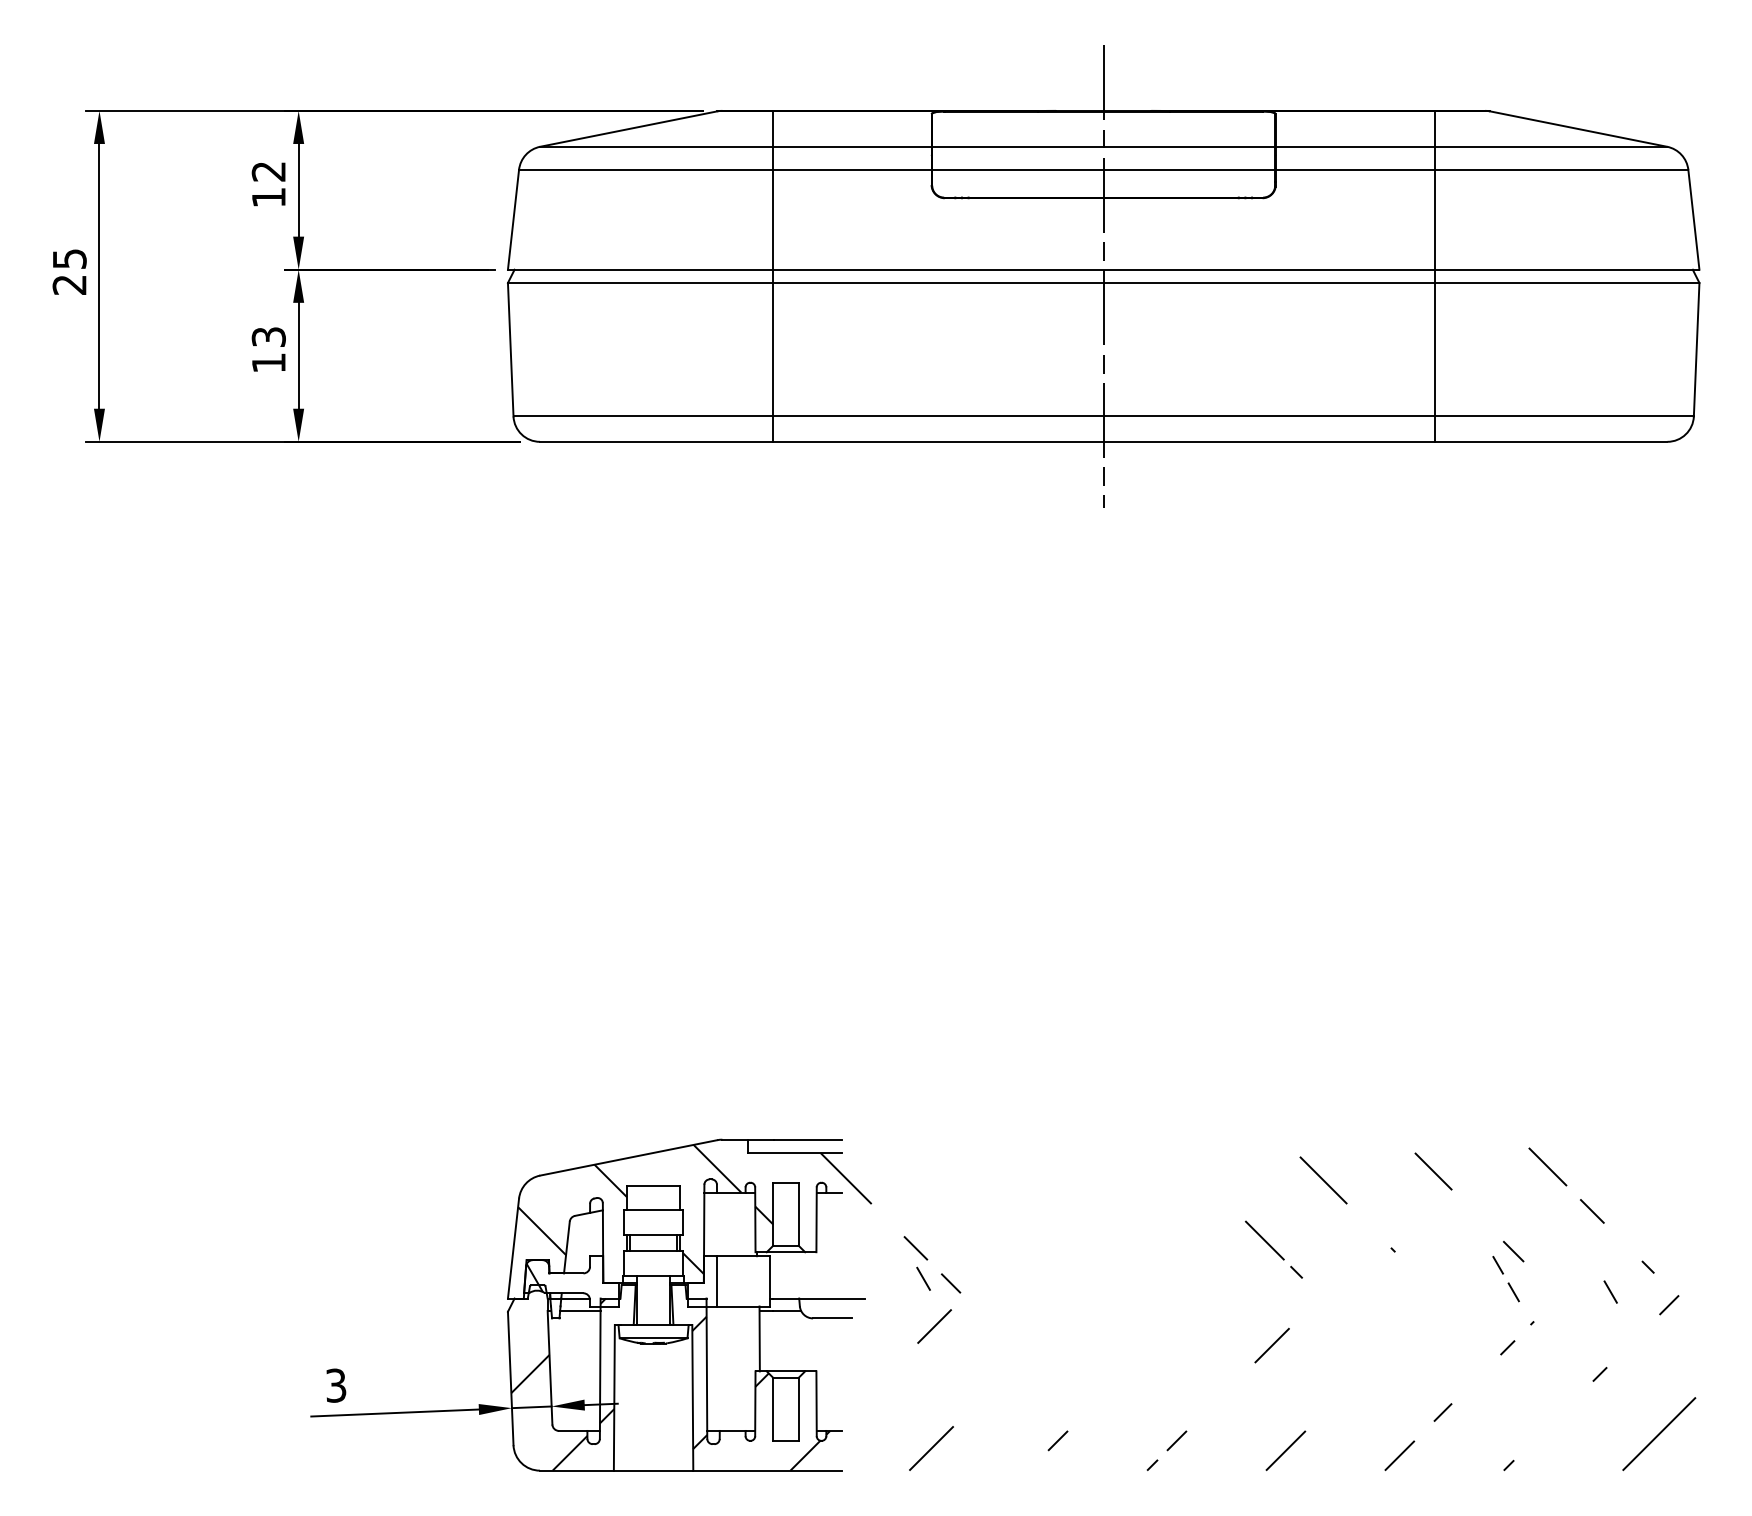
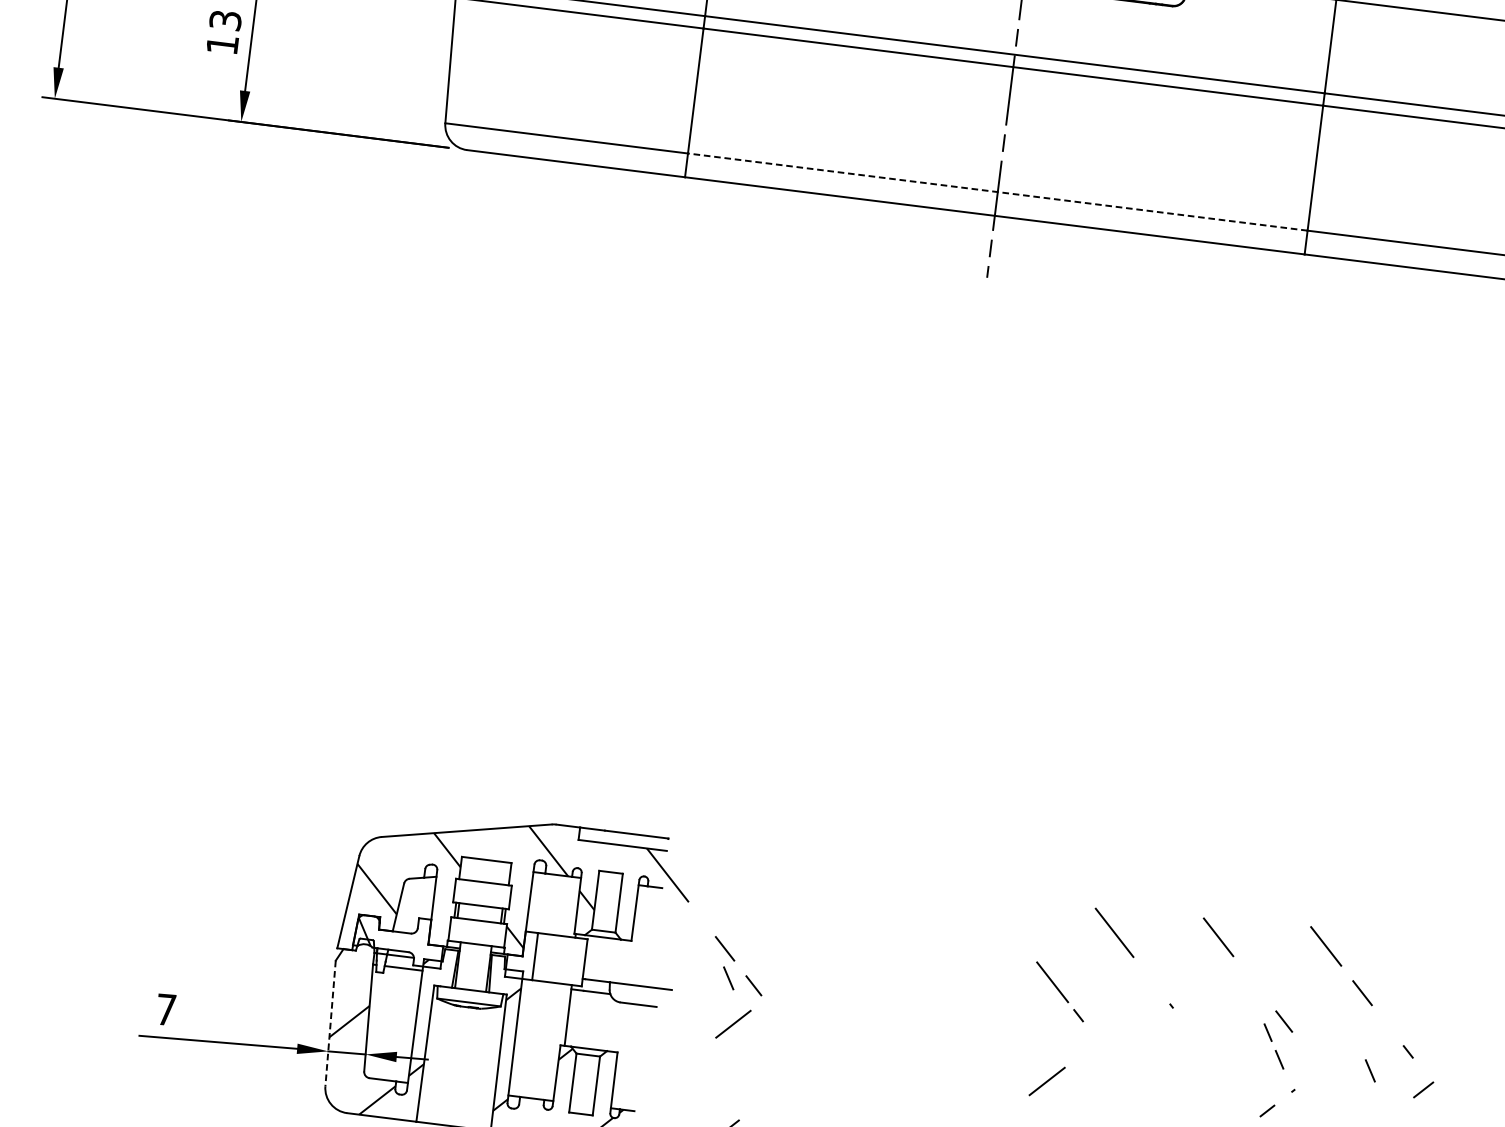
line: (1103, 416) -> (997, 192), solid -> dashed
line: (510, 1378) -> (330, 1023), solid -> dashed
text: (336, 1385) -> (166, 1009), 3 -> 7

